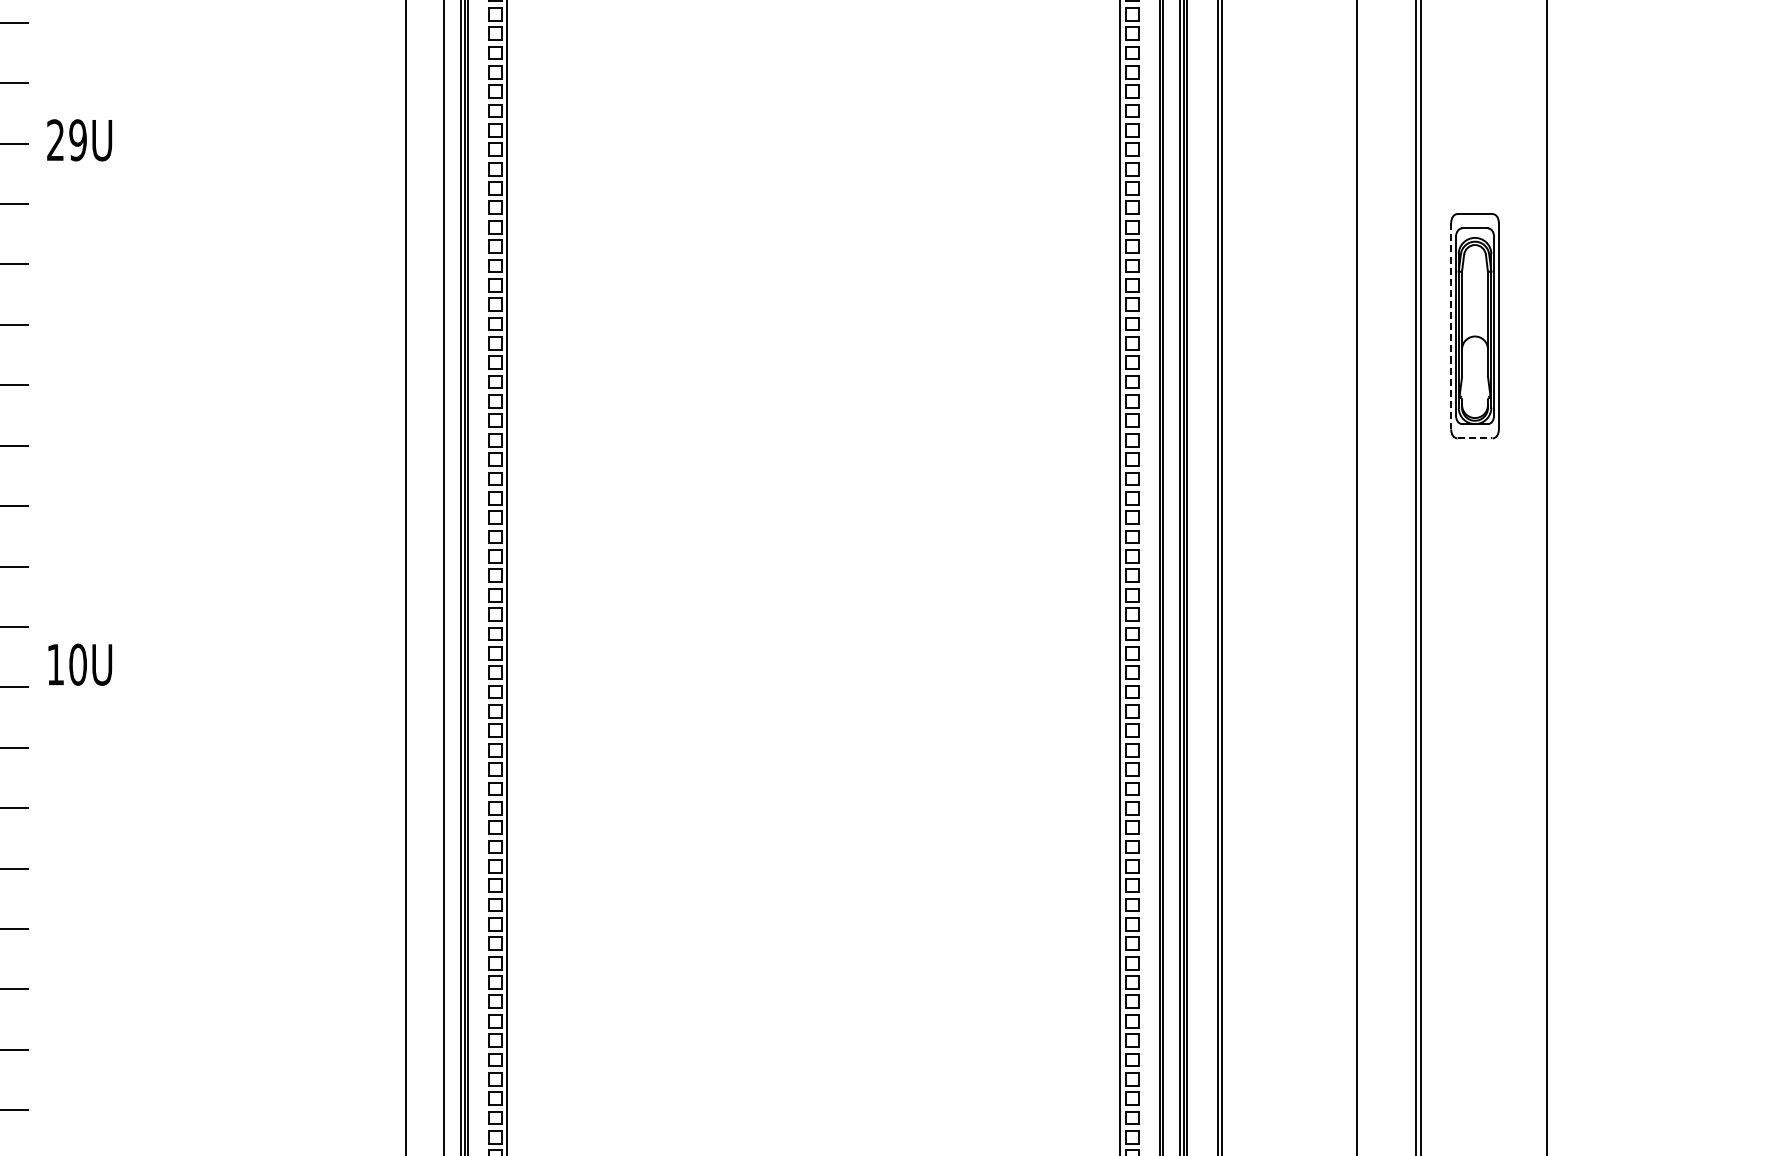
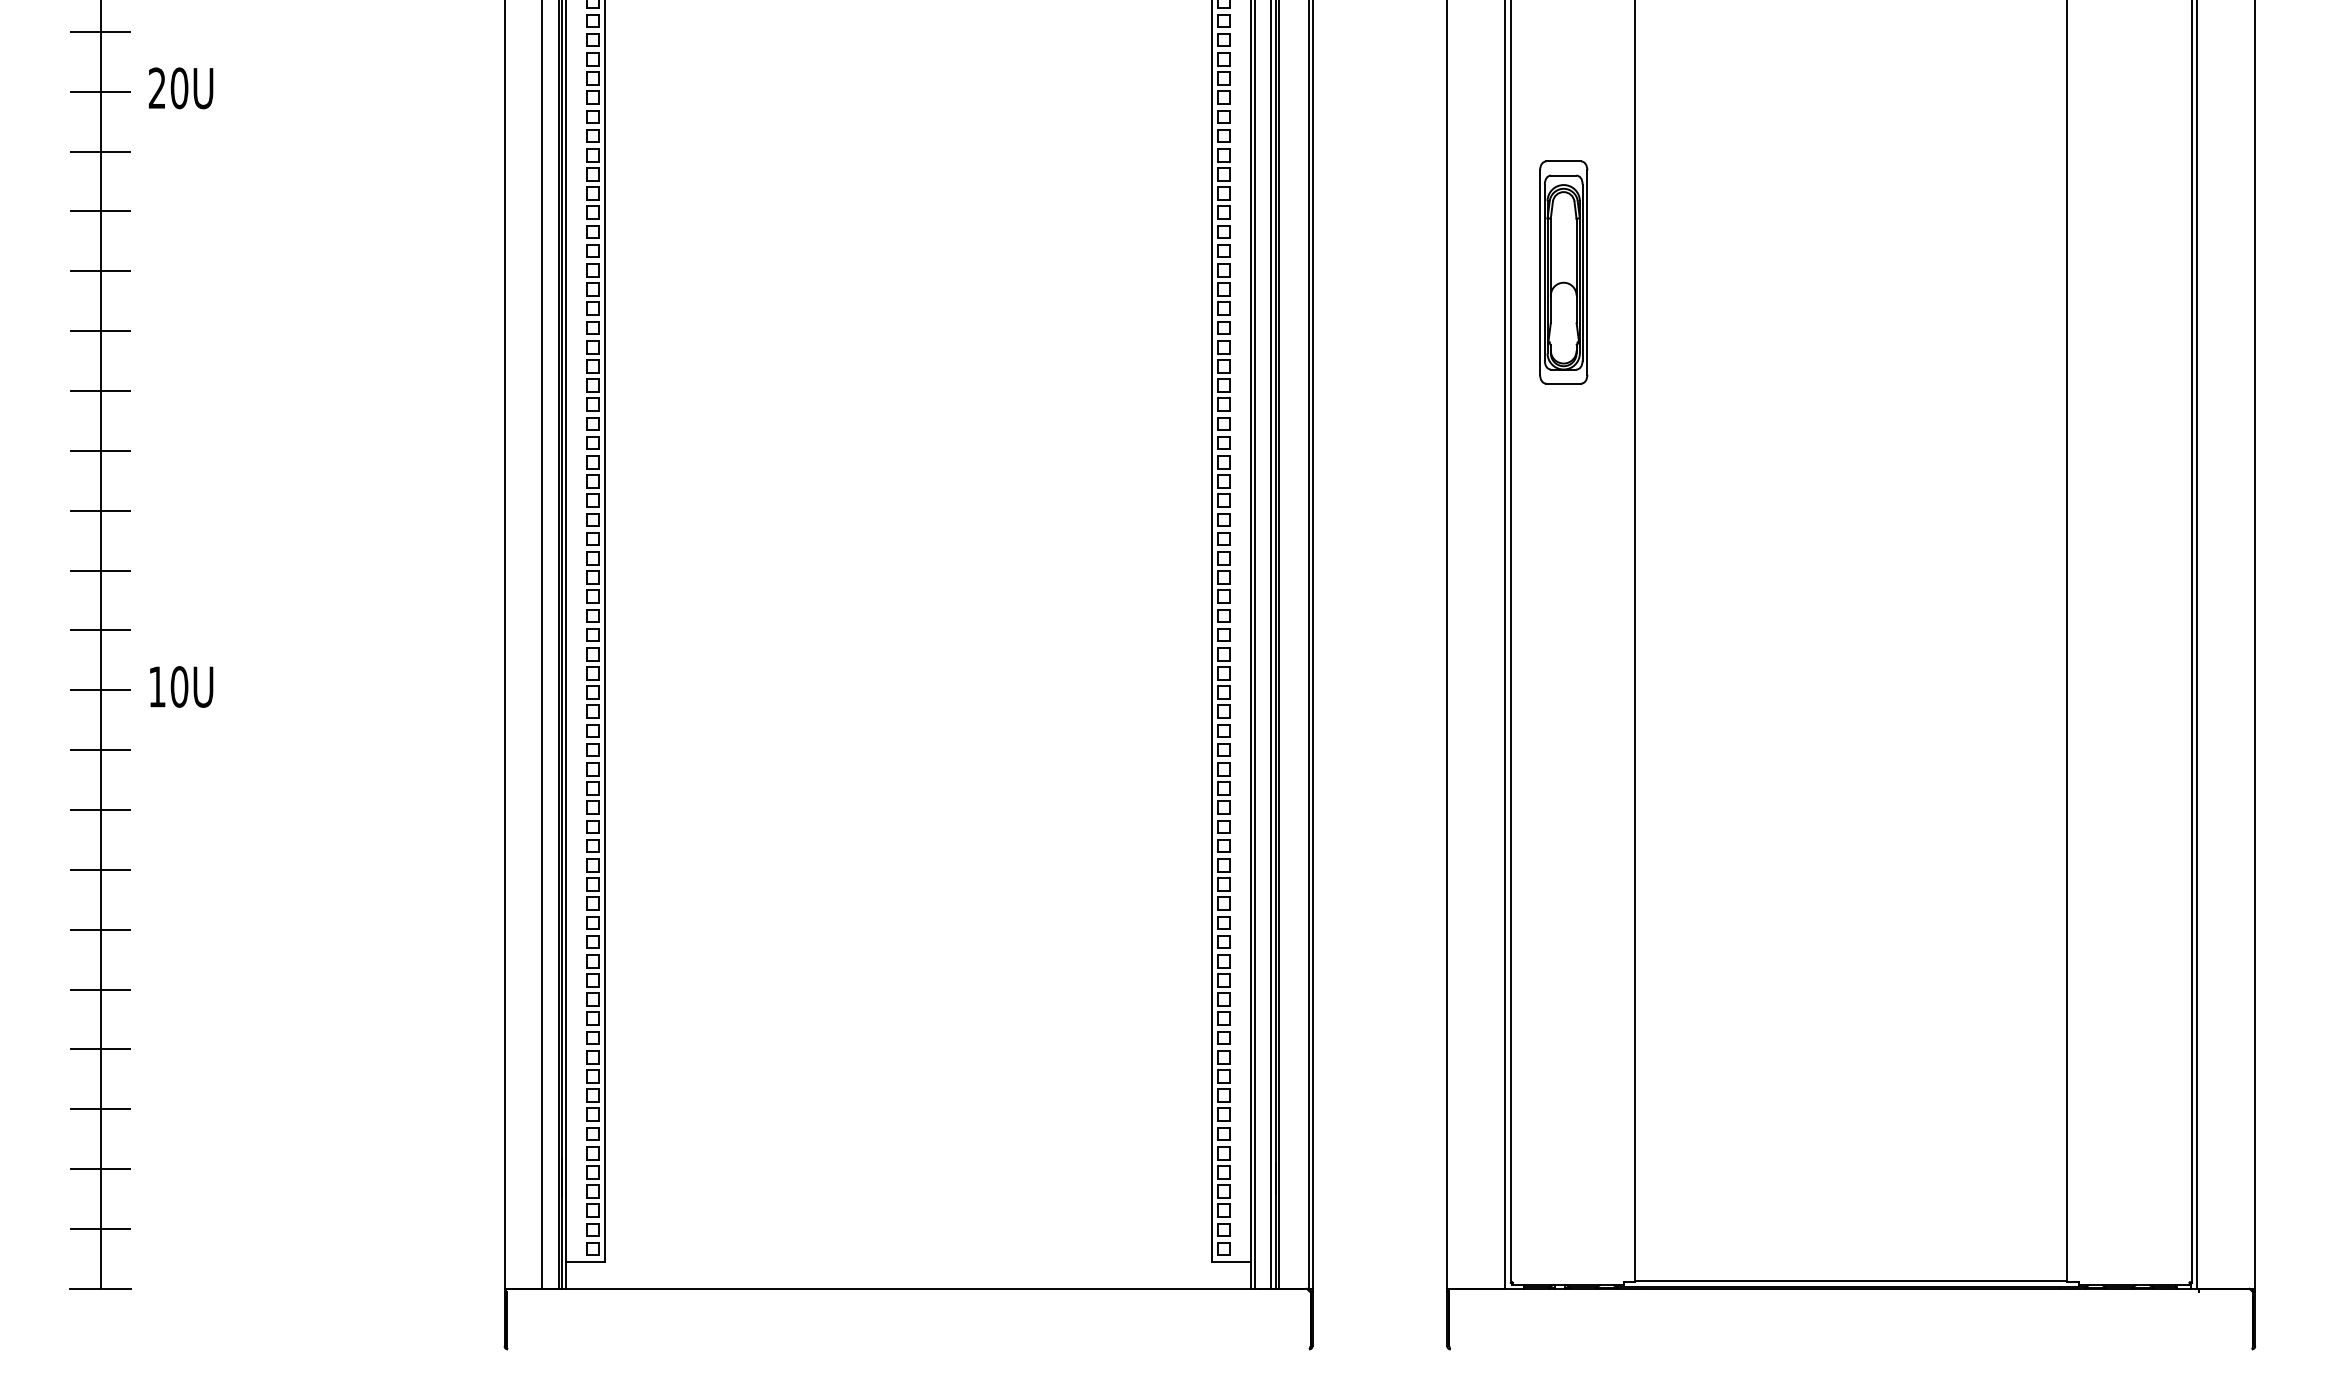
text: (78, 140) -> (179, 88), 29U -> 20U
line: (1451, 327) -> (1540, 273), dashed -> solid
line: (1475, 438) -> (1564, 383), dashed -> solid
text: (80, 664) -> (181, 686), moved

